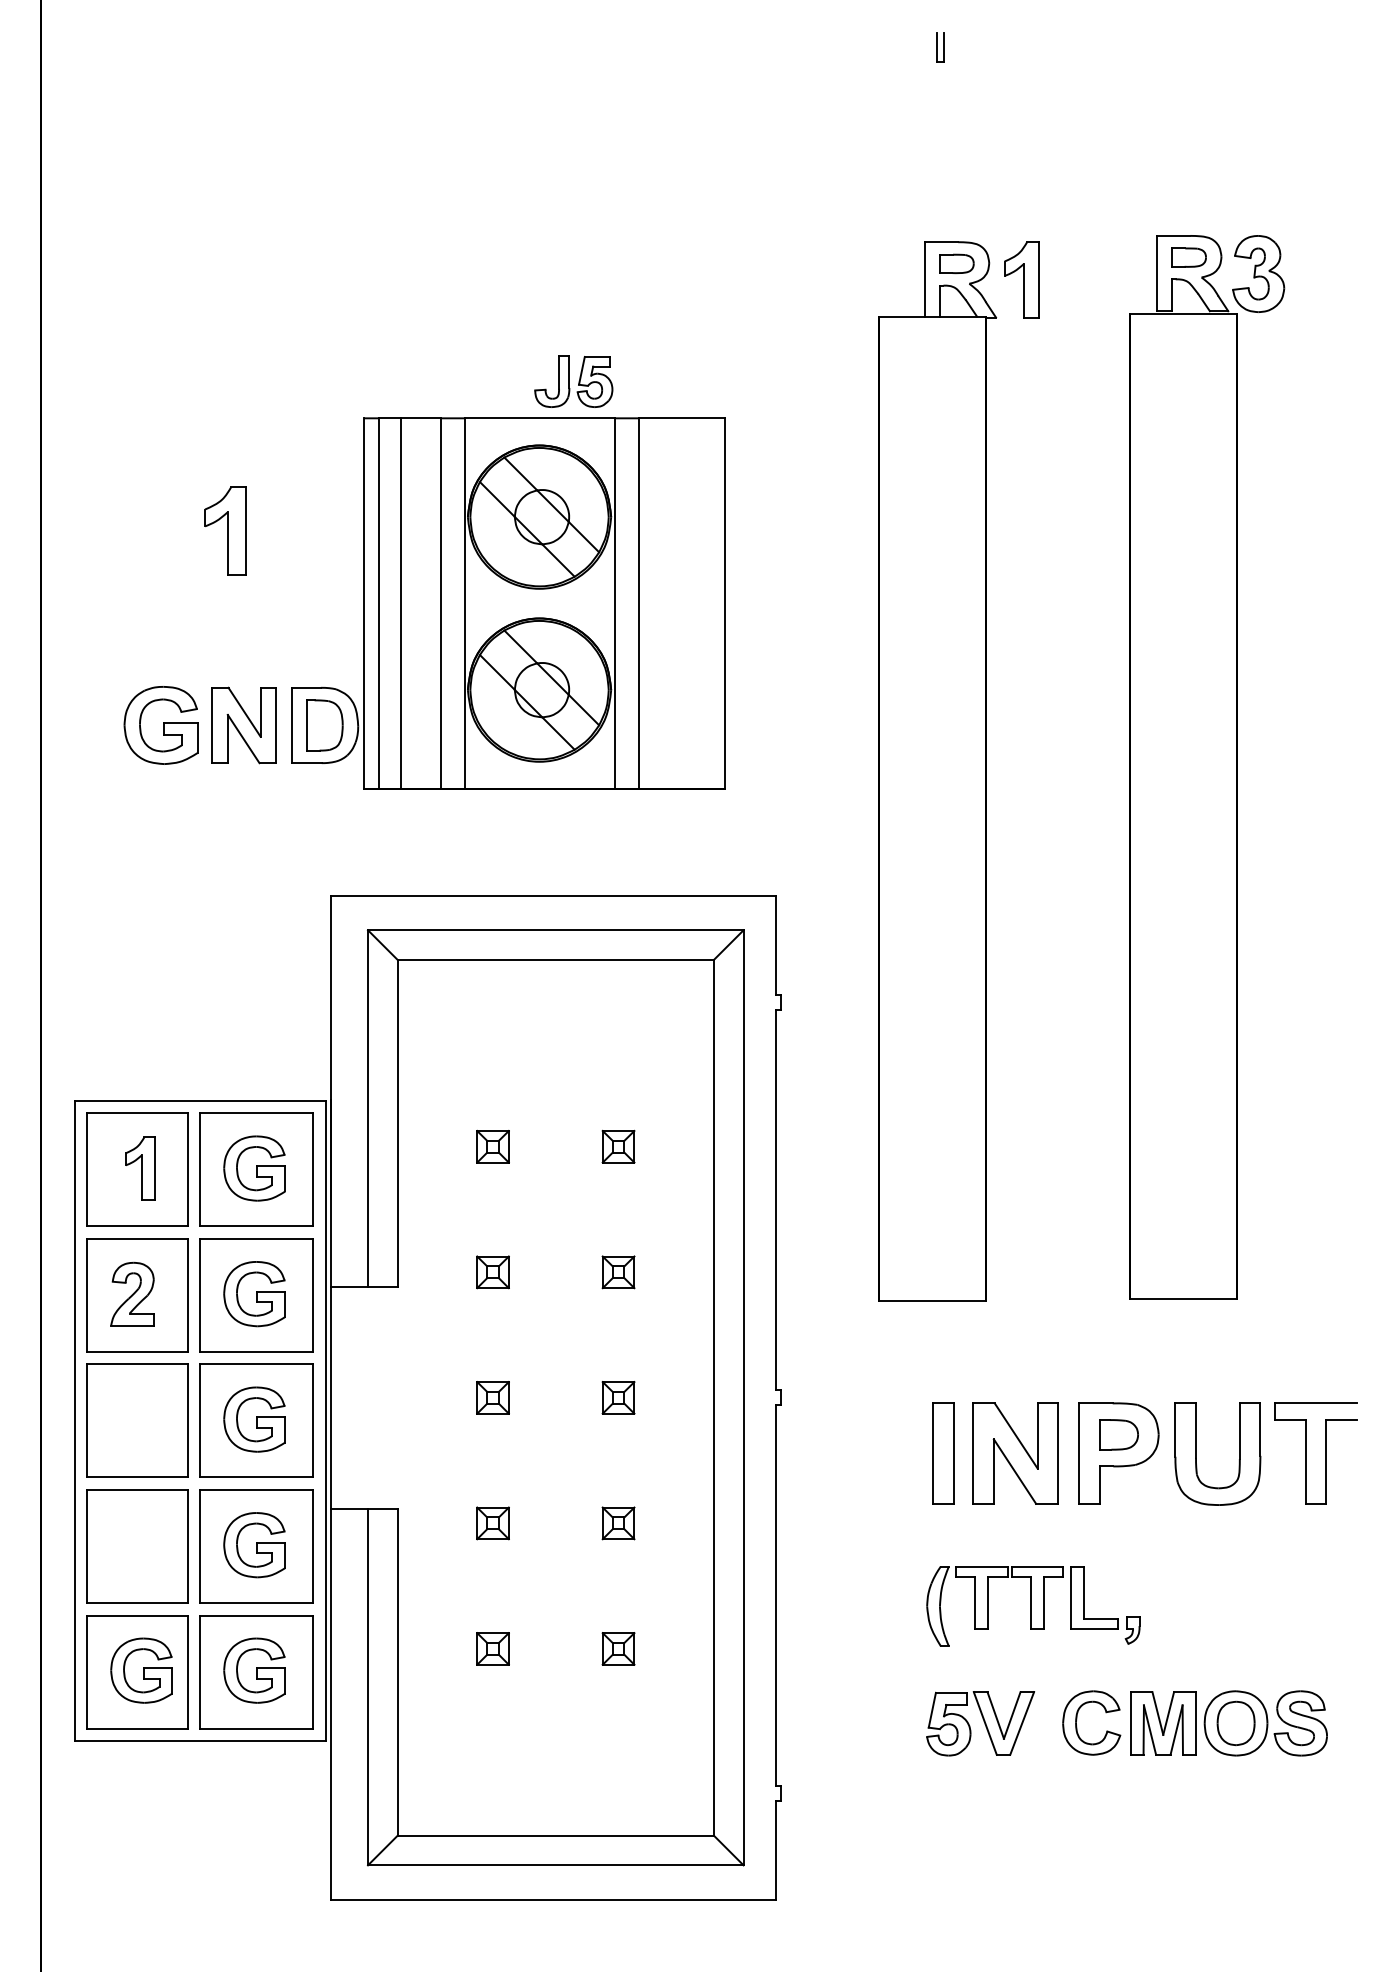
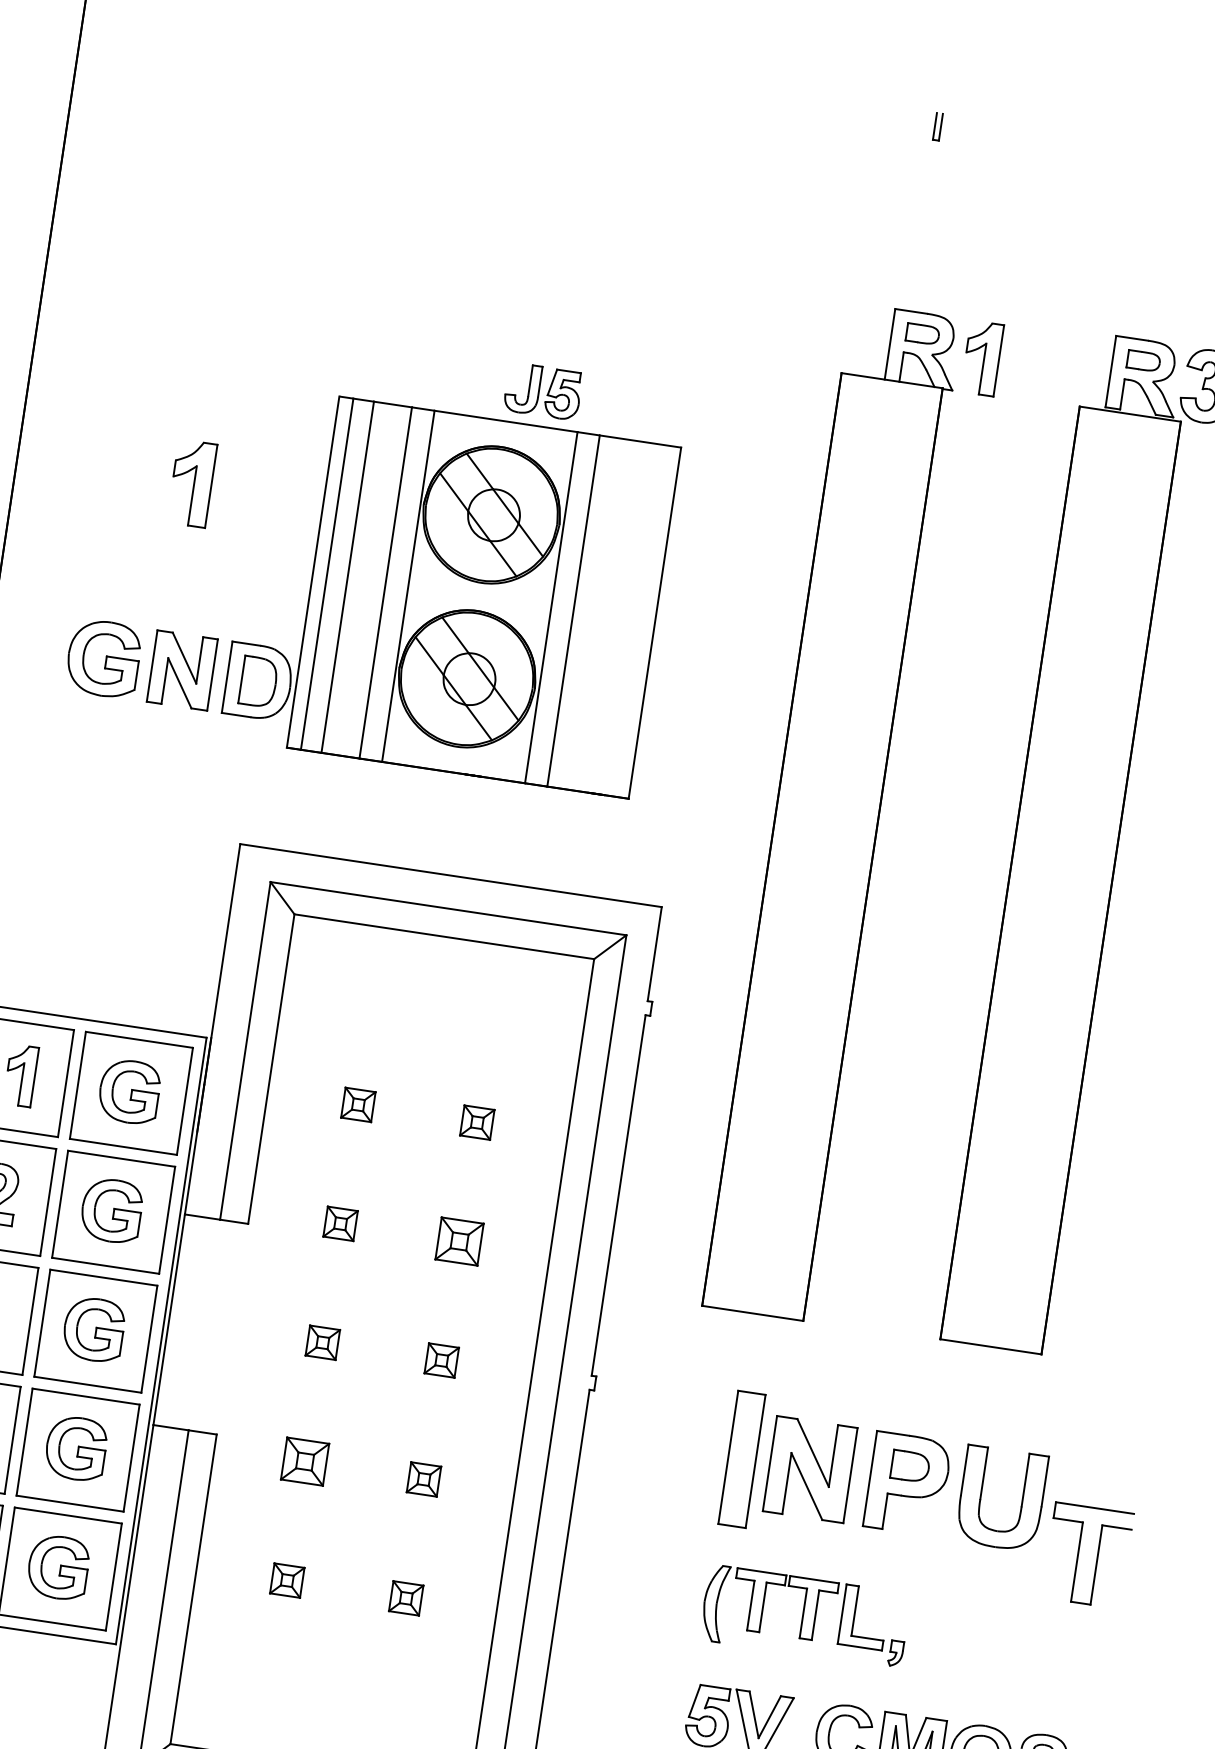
part: (618, 1272) -> (459, 1241), size x1.4
part: (943, 1453) -> (741, 1459), size x1.4
part: (1306, 1453) -> (1079, 1554), moved
part: (492, 1523) -> (304, 1461), size x1.4

